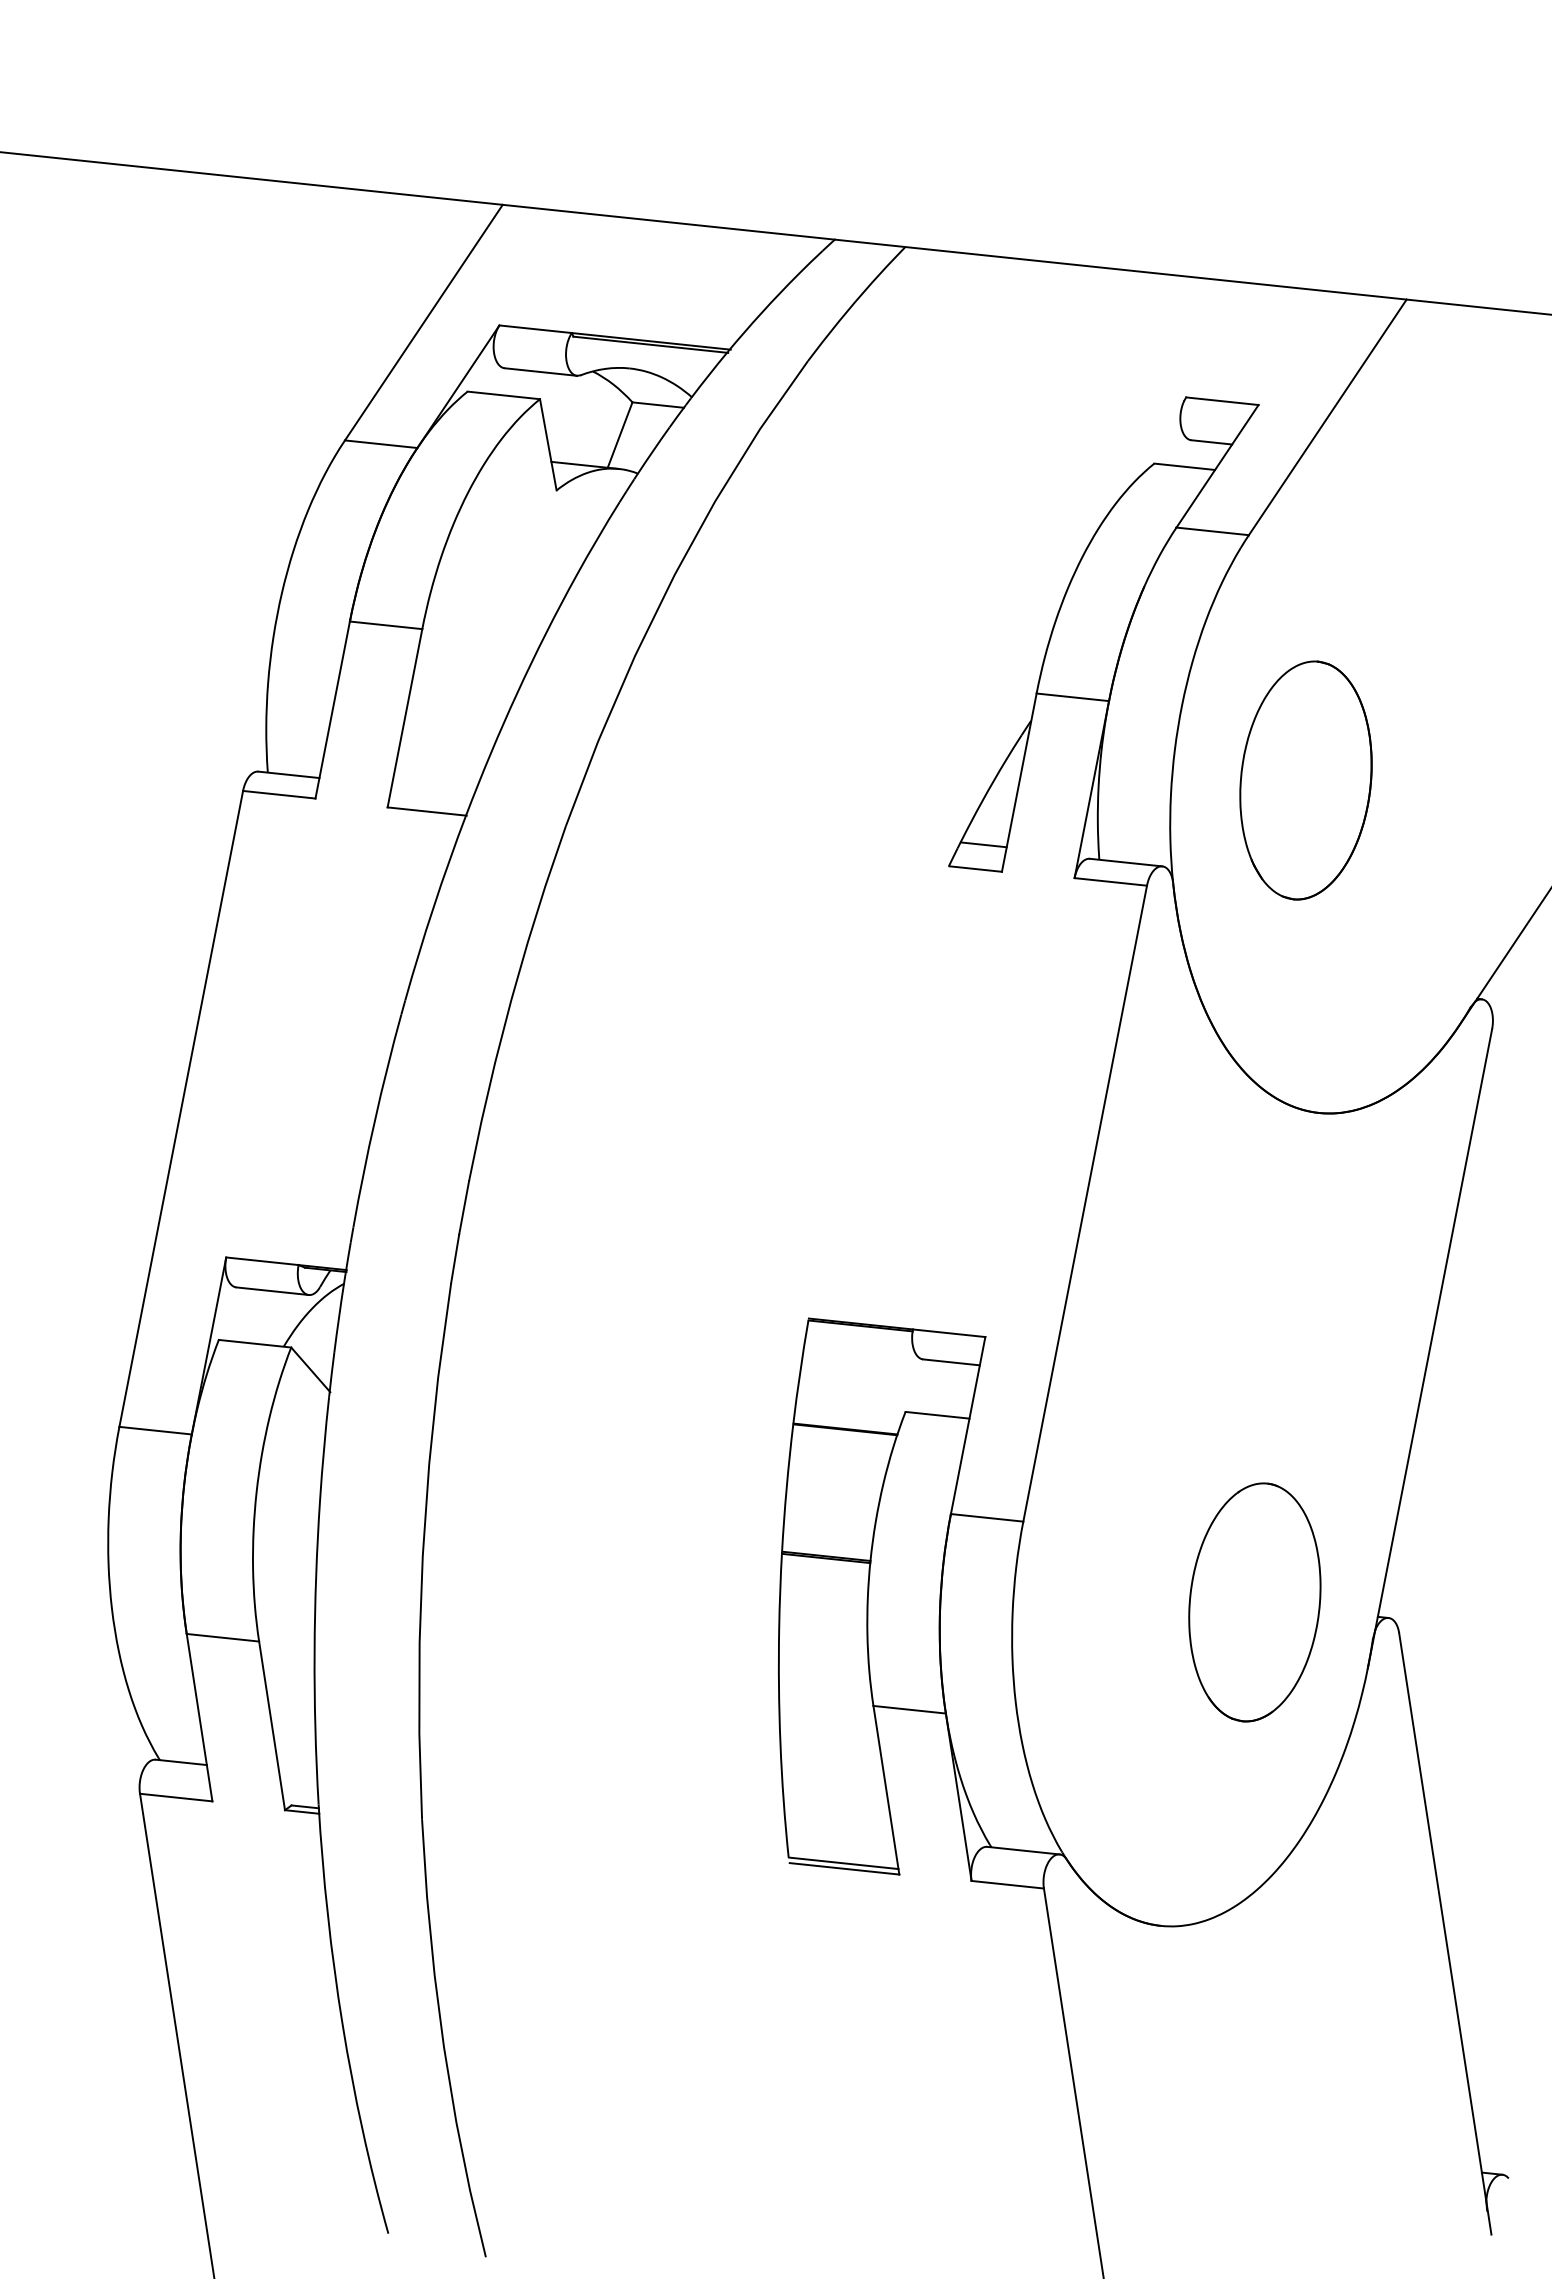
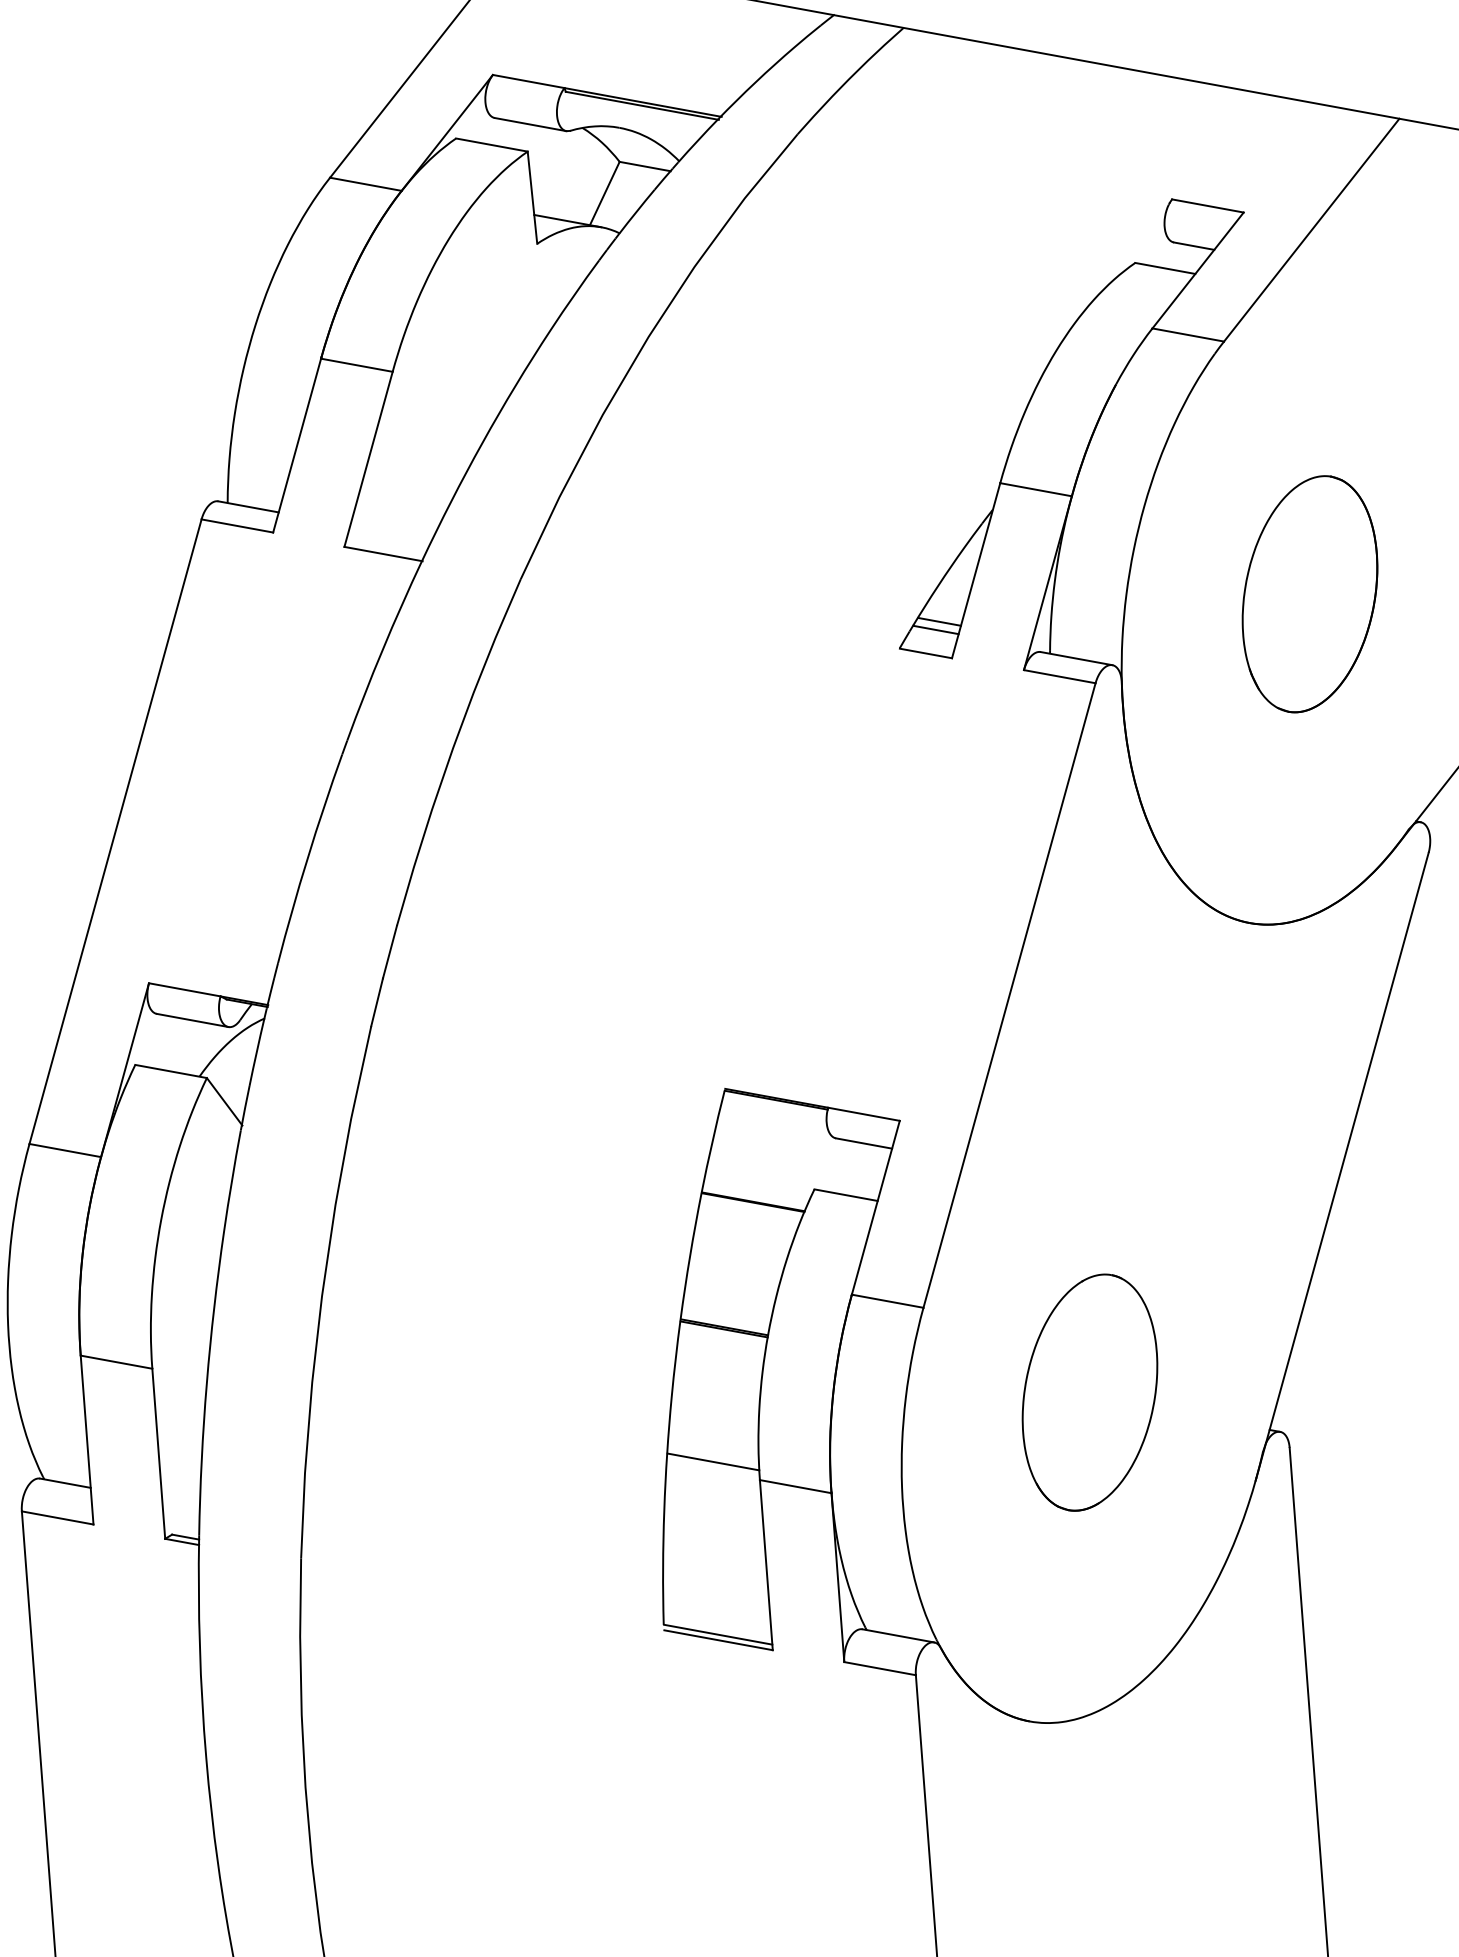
part: (1305, 780) -> (1309, 594), moved
line: (986, 836) -> (939, 621), added
part: (1254, 1602) -> (1089, 1392), moved
line: (825, 1691) -> (713, 1461), added

